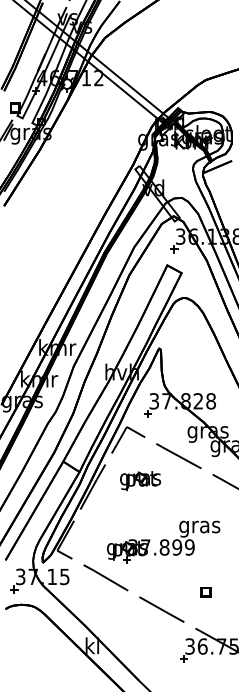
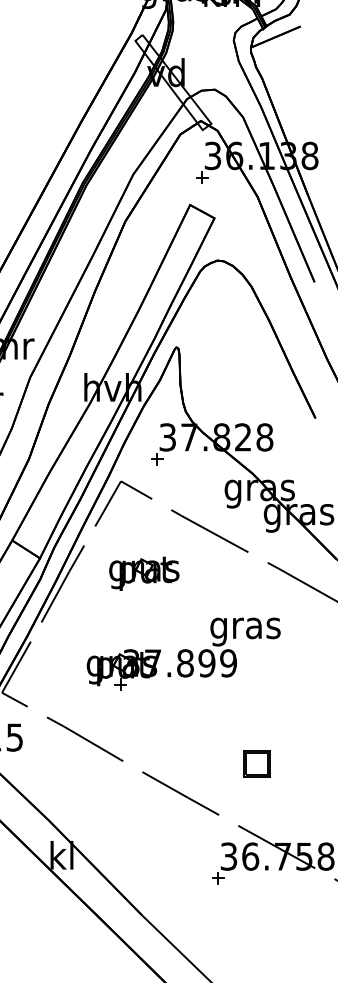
part: (163, 541) -> (183, 653), moved
part: (205, 592) -> (255, 764), size x1.6

